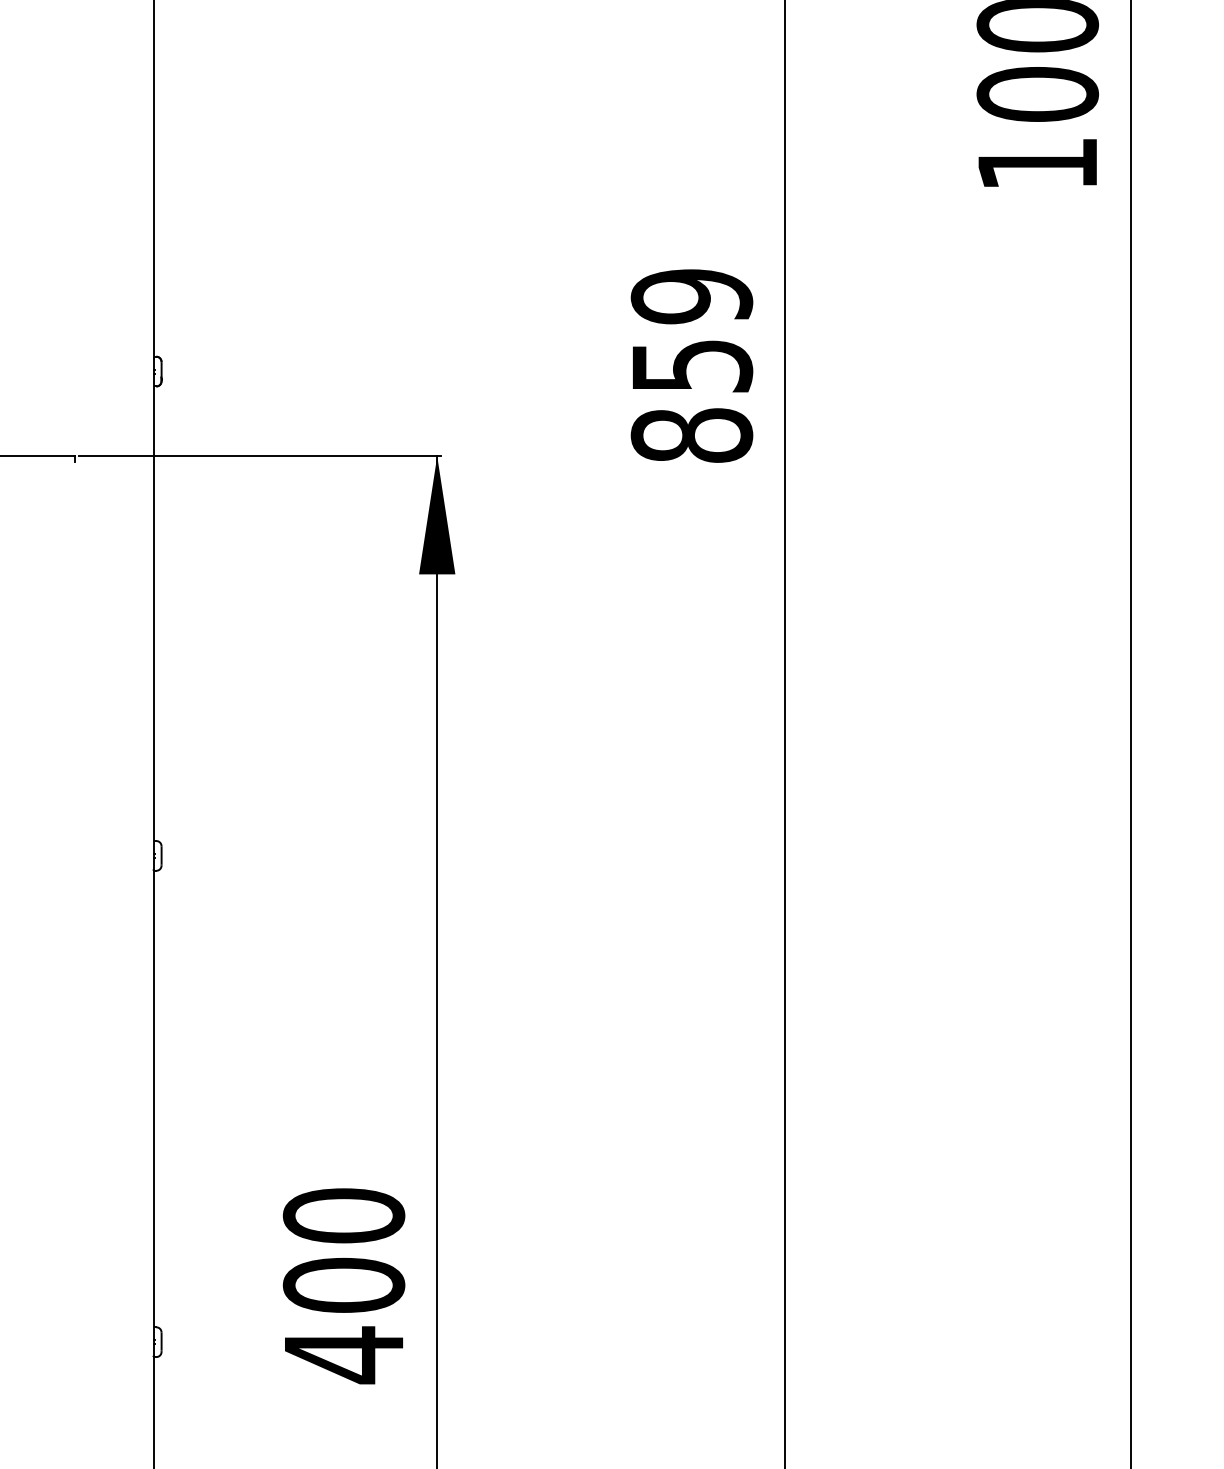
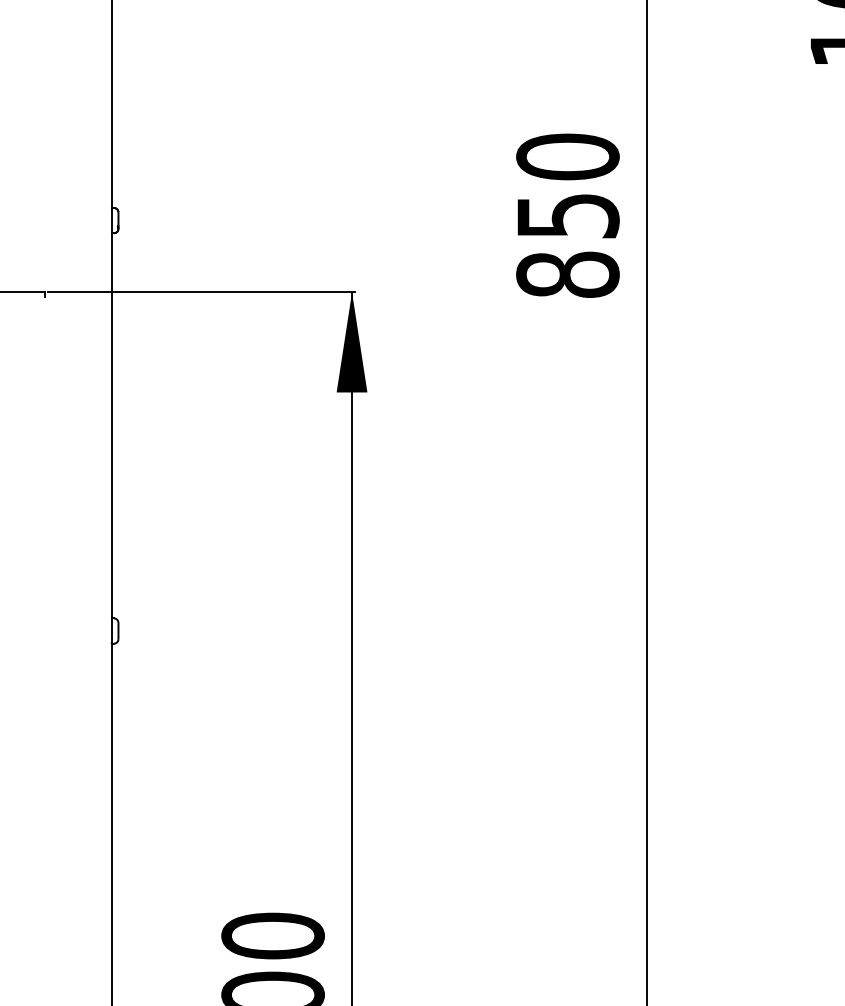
text: (691, 296) -> (567, 156), 859 -> 850

